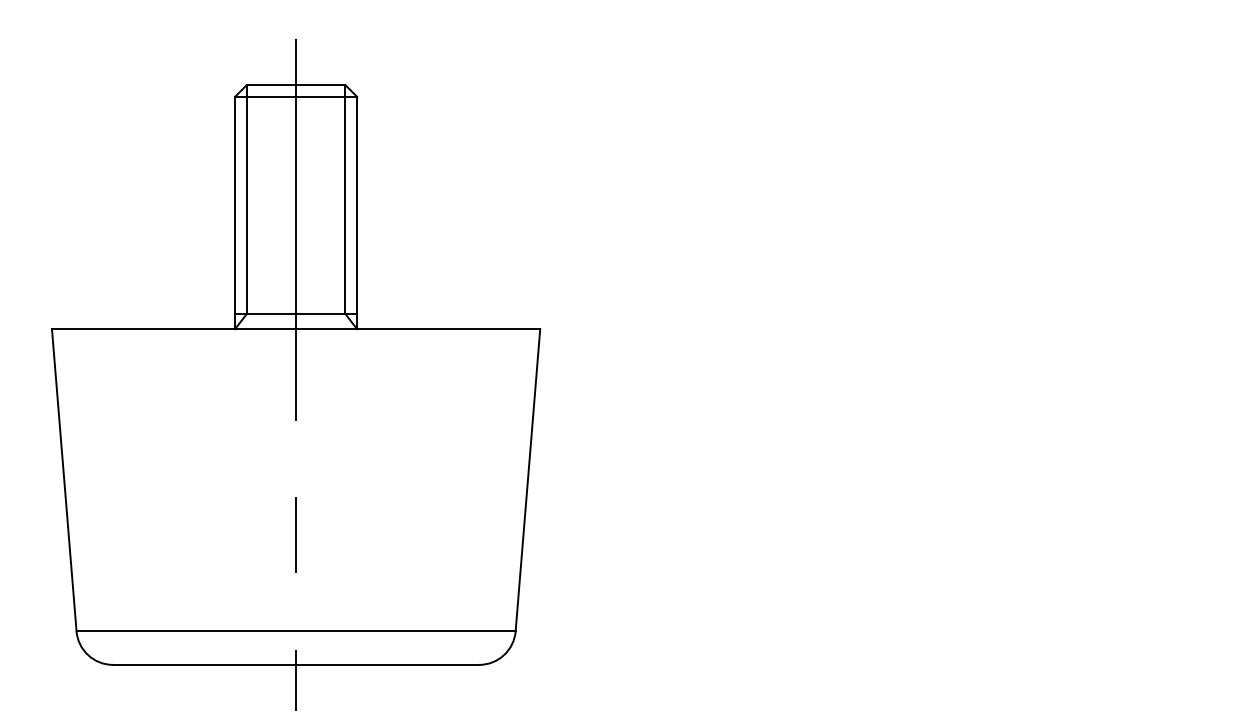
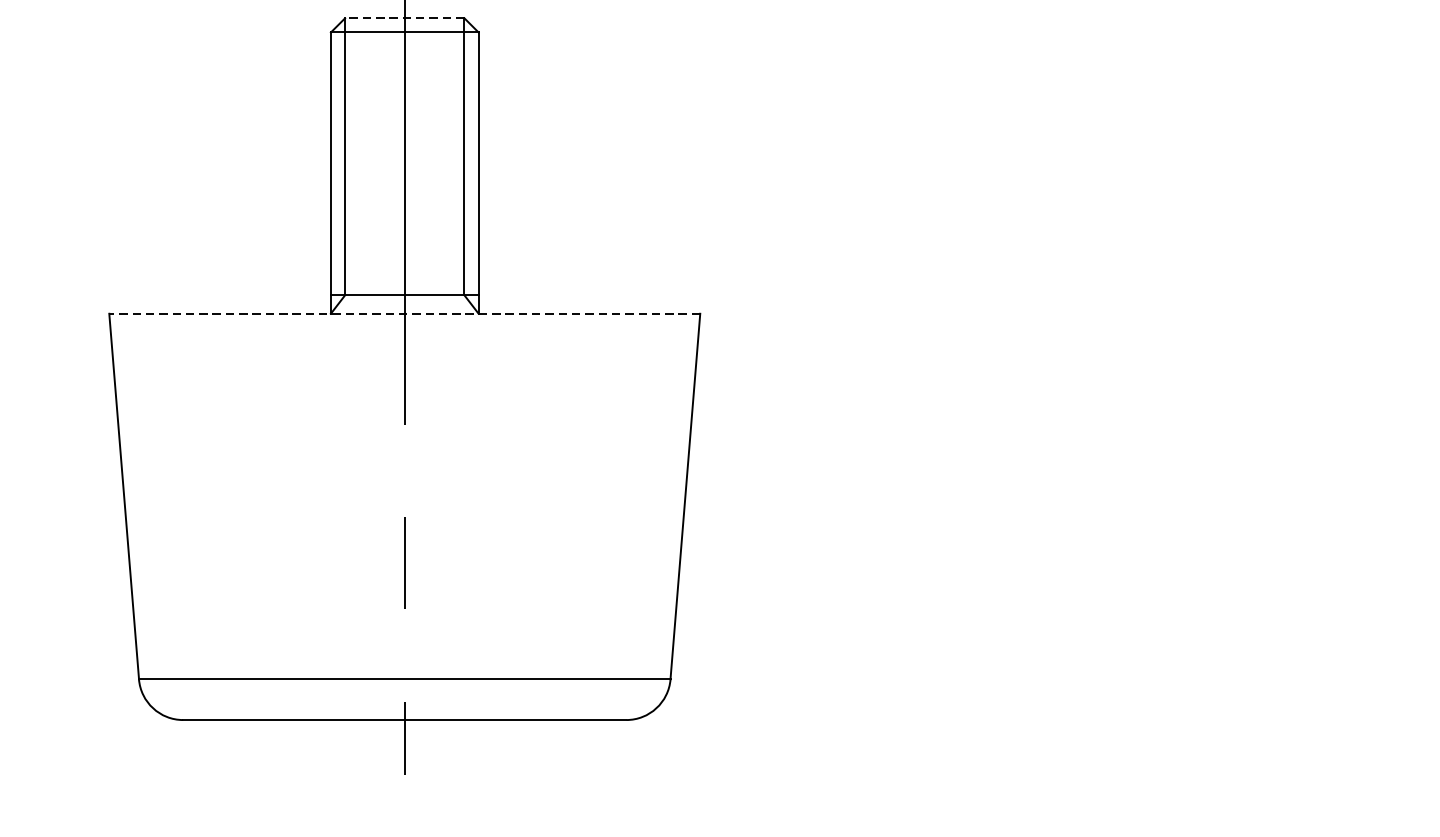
line: (295, 85) -> (404, 18), solid -> dashed
line: (295, 329) -> (404, 314), solid -> dashed

